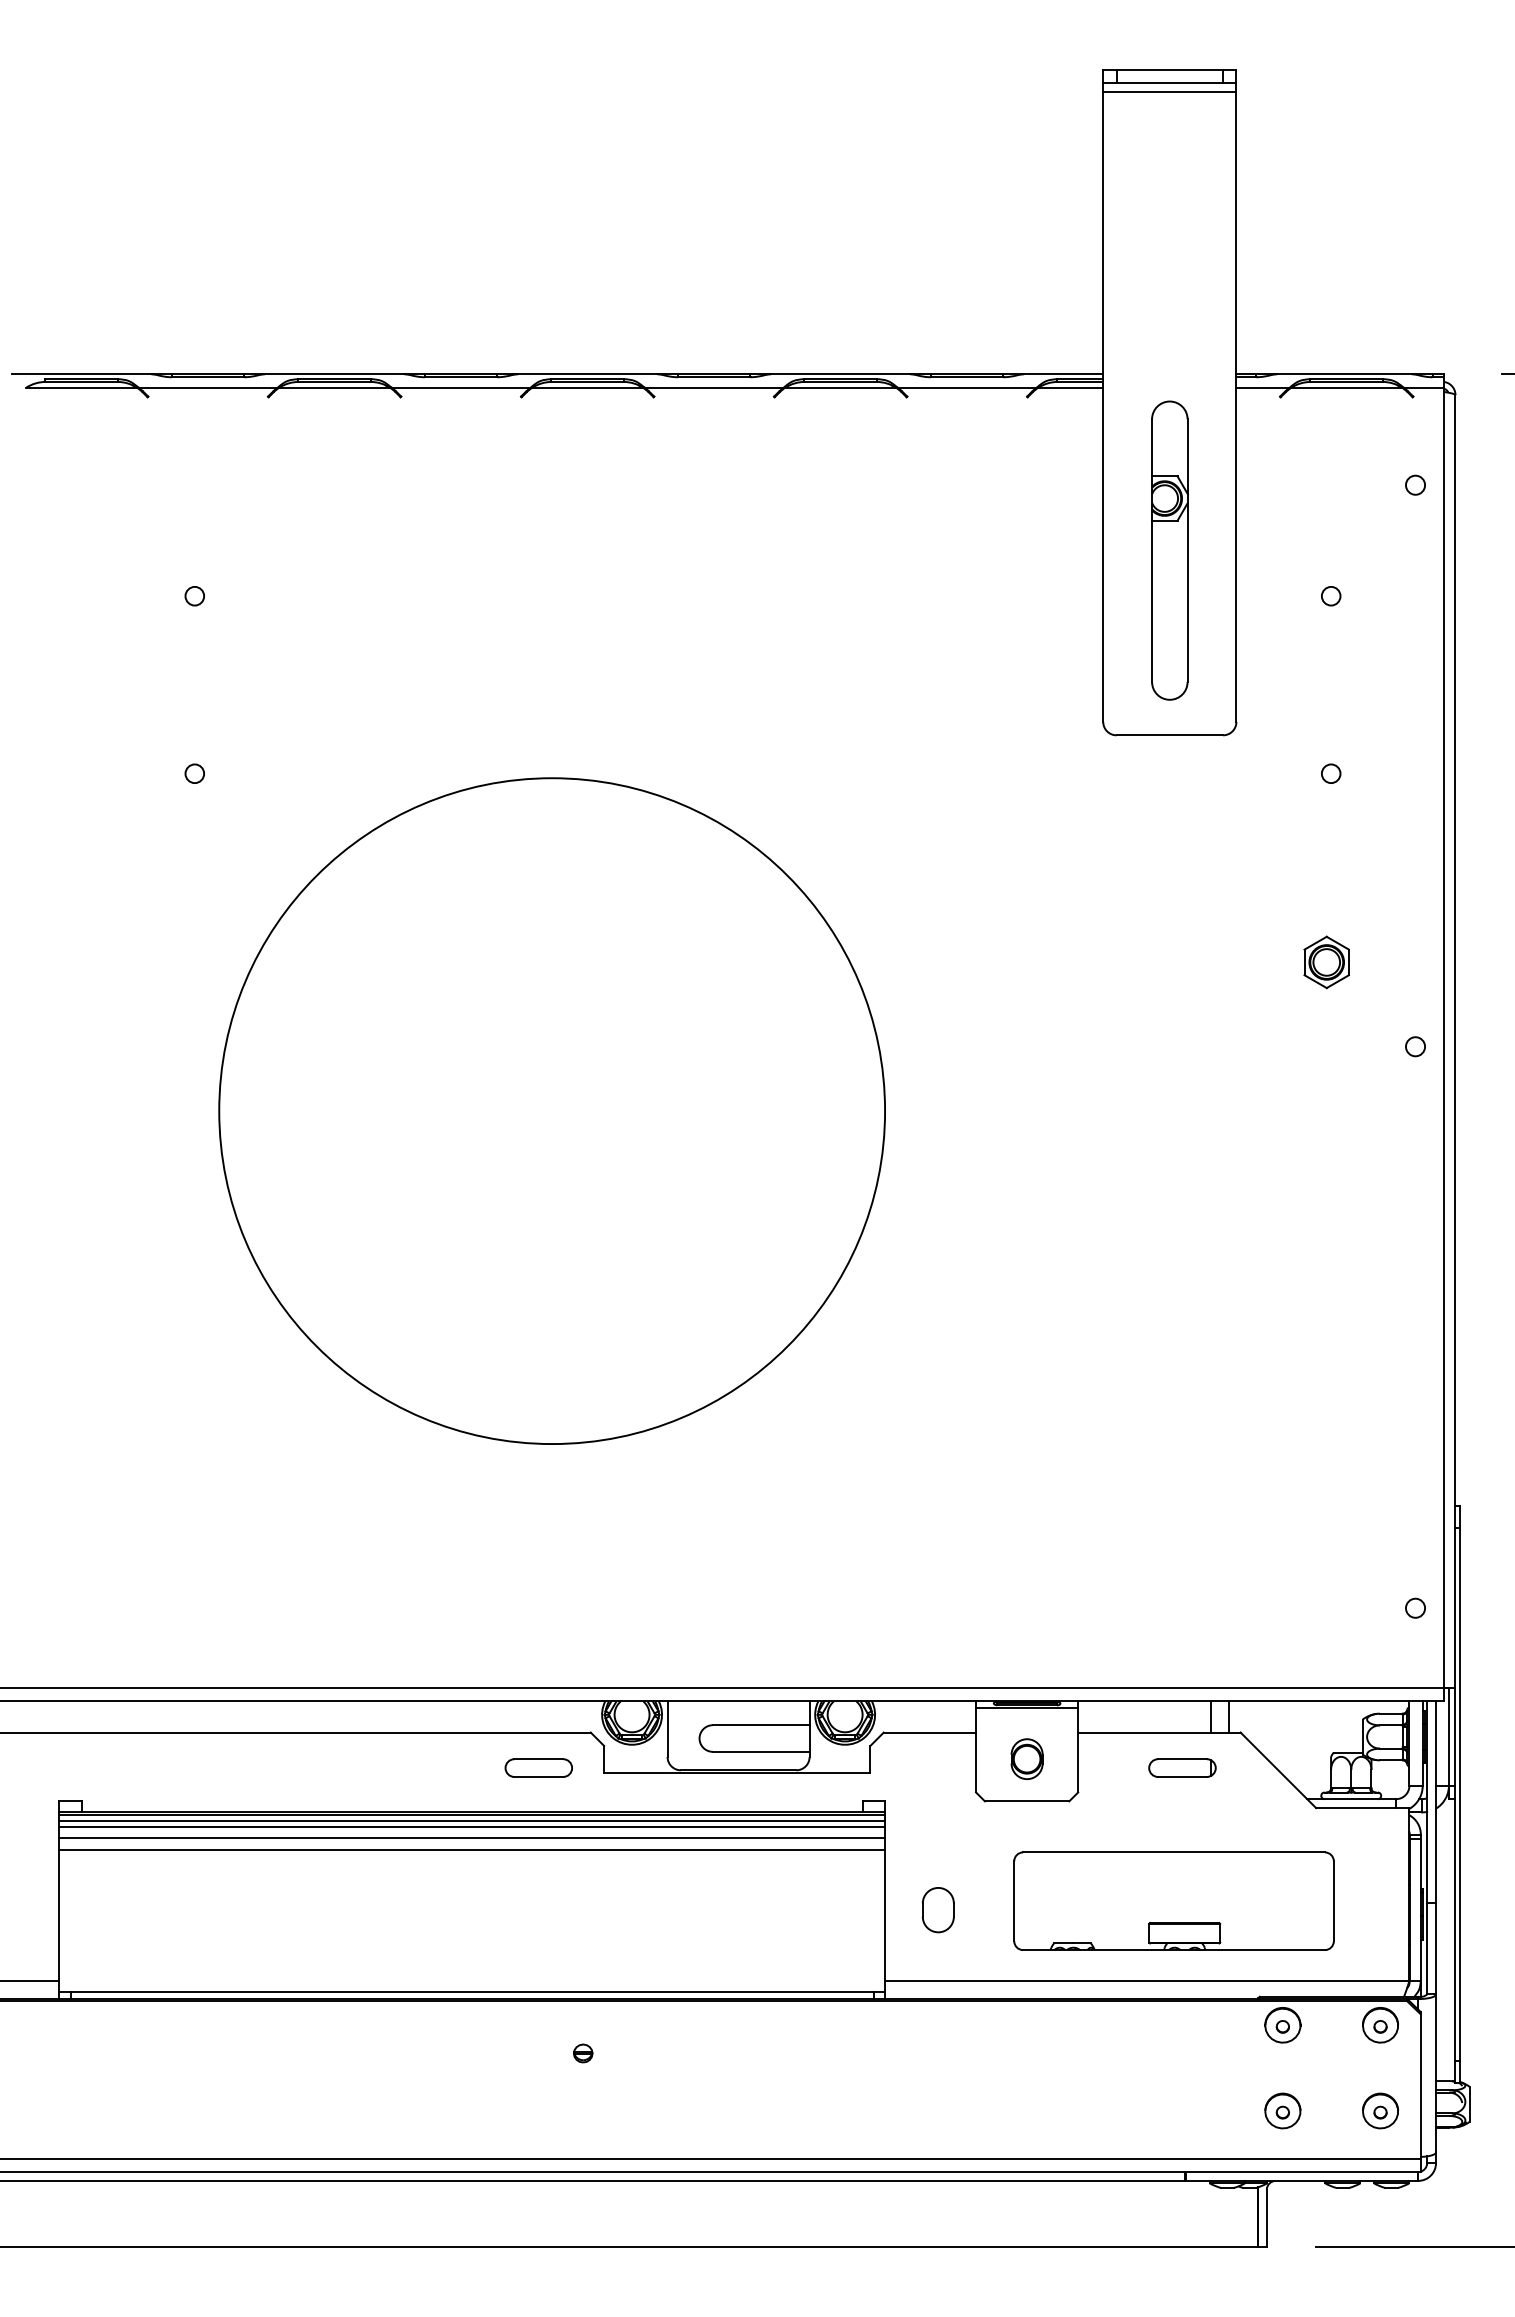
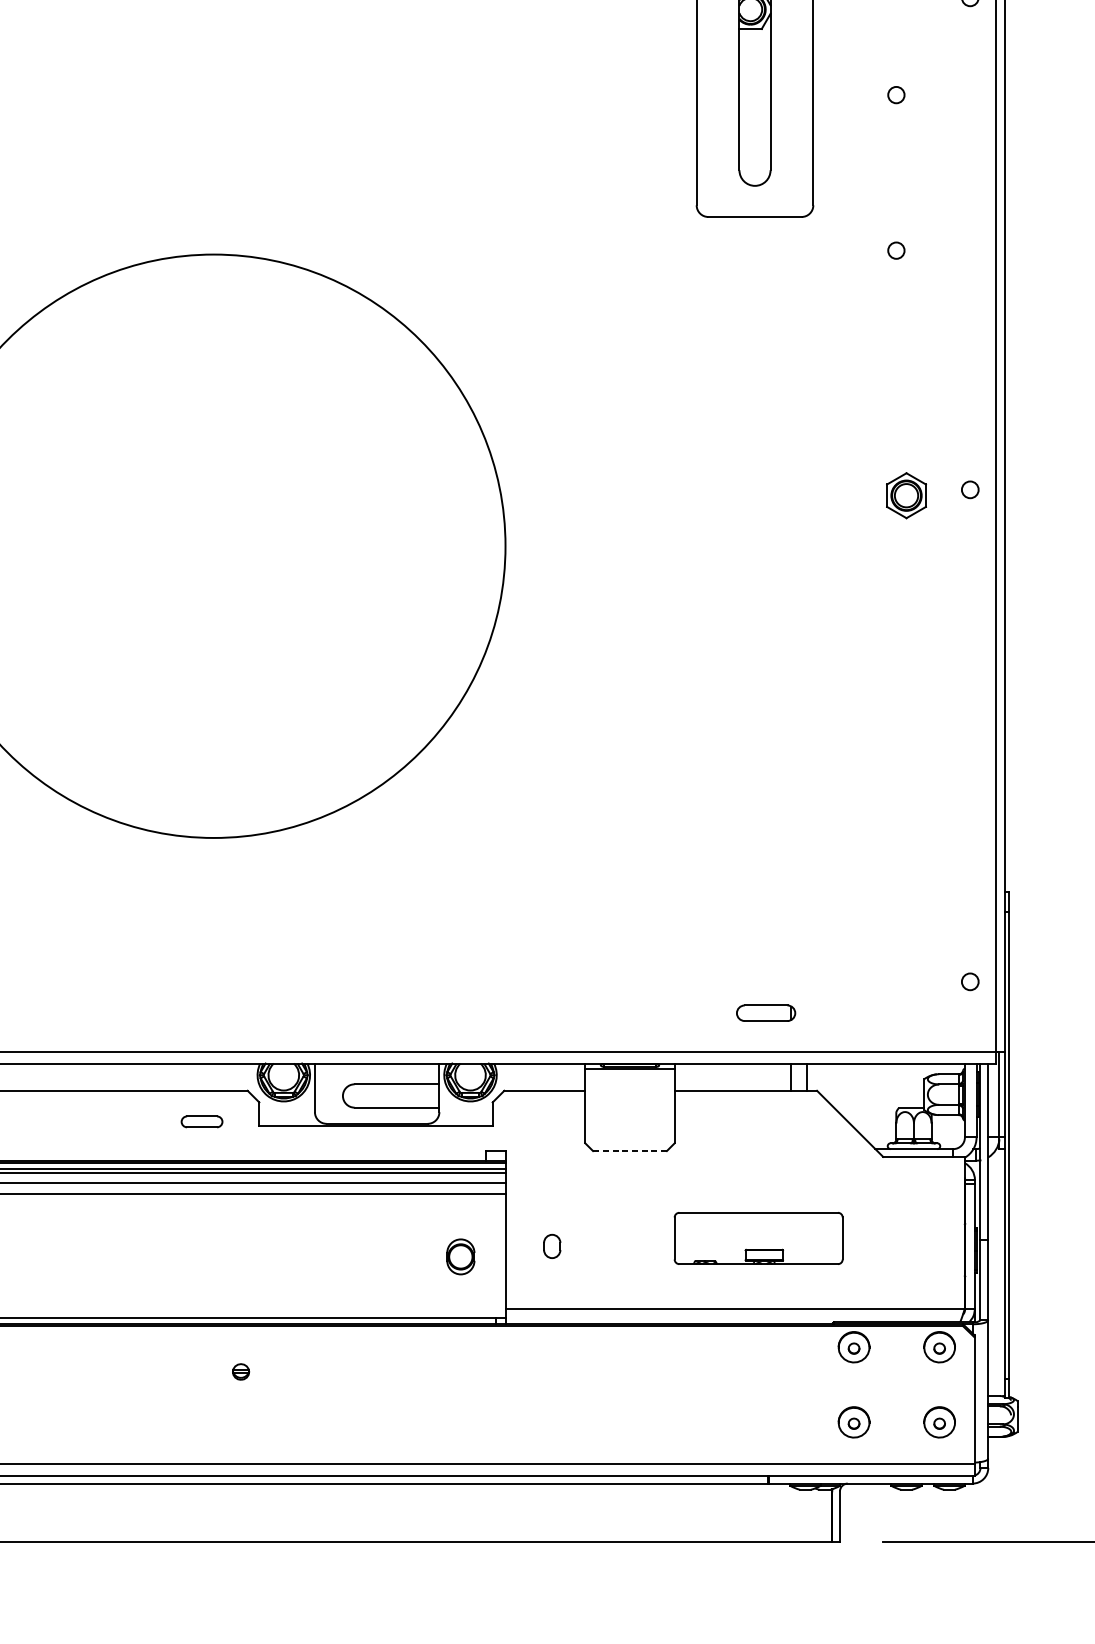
part: (1326, 962) -> (906, 495), moved
part: (1026, 1758) -> (460, 1256), moved
part: (538, 1767) -> (201, 1121), size x0.7
part: (1182, 1767) -> (766, 1012), moved
line: (1026, 1801) -> (629, 1151), solid -> dashed
part: (1173, 1900) -> (758, 1237), size x0.6
part: (938, 1910) -> (552, 1246), size x0.6

